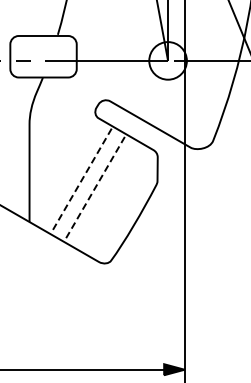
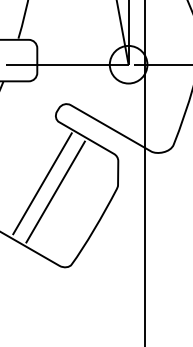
line: (81, 180) -> (42, 184), dashed -> solid
line: (94, 188) -> (55, 192), dashed -> solid

